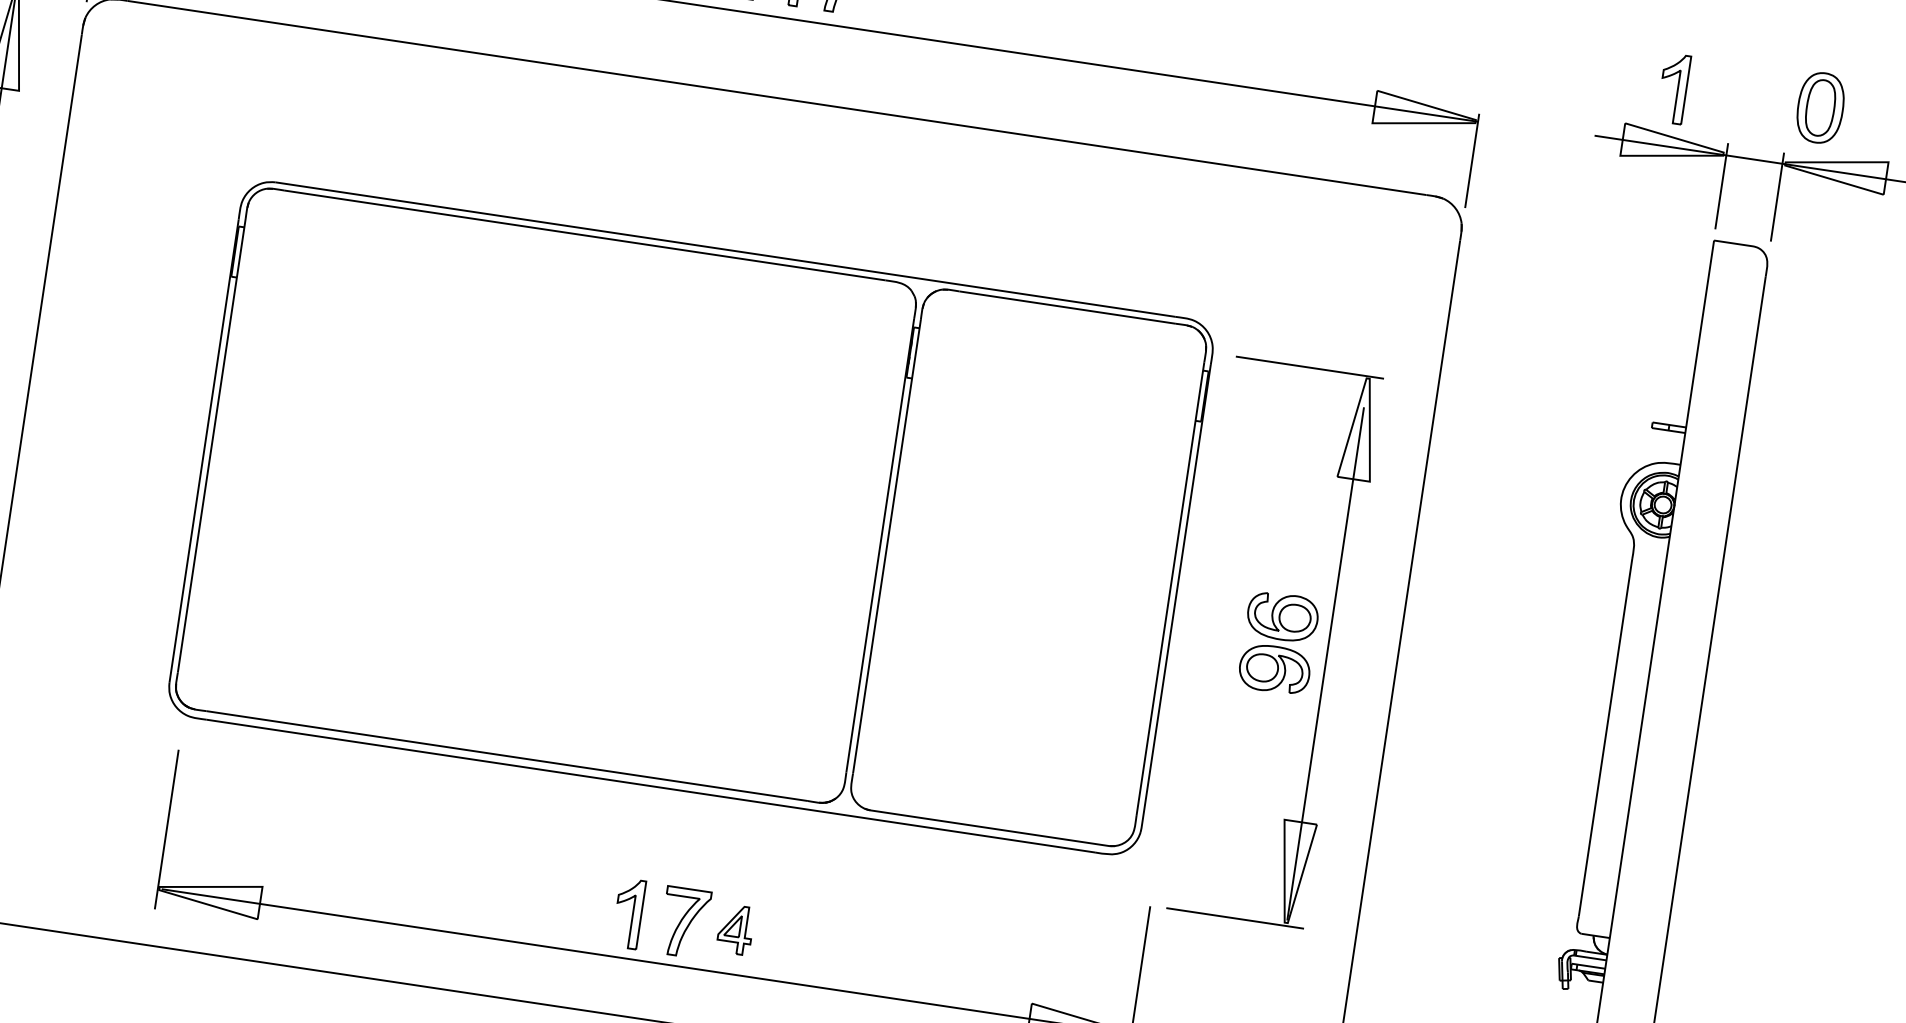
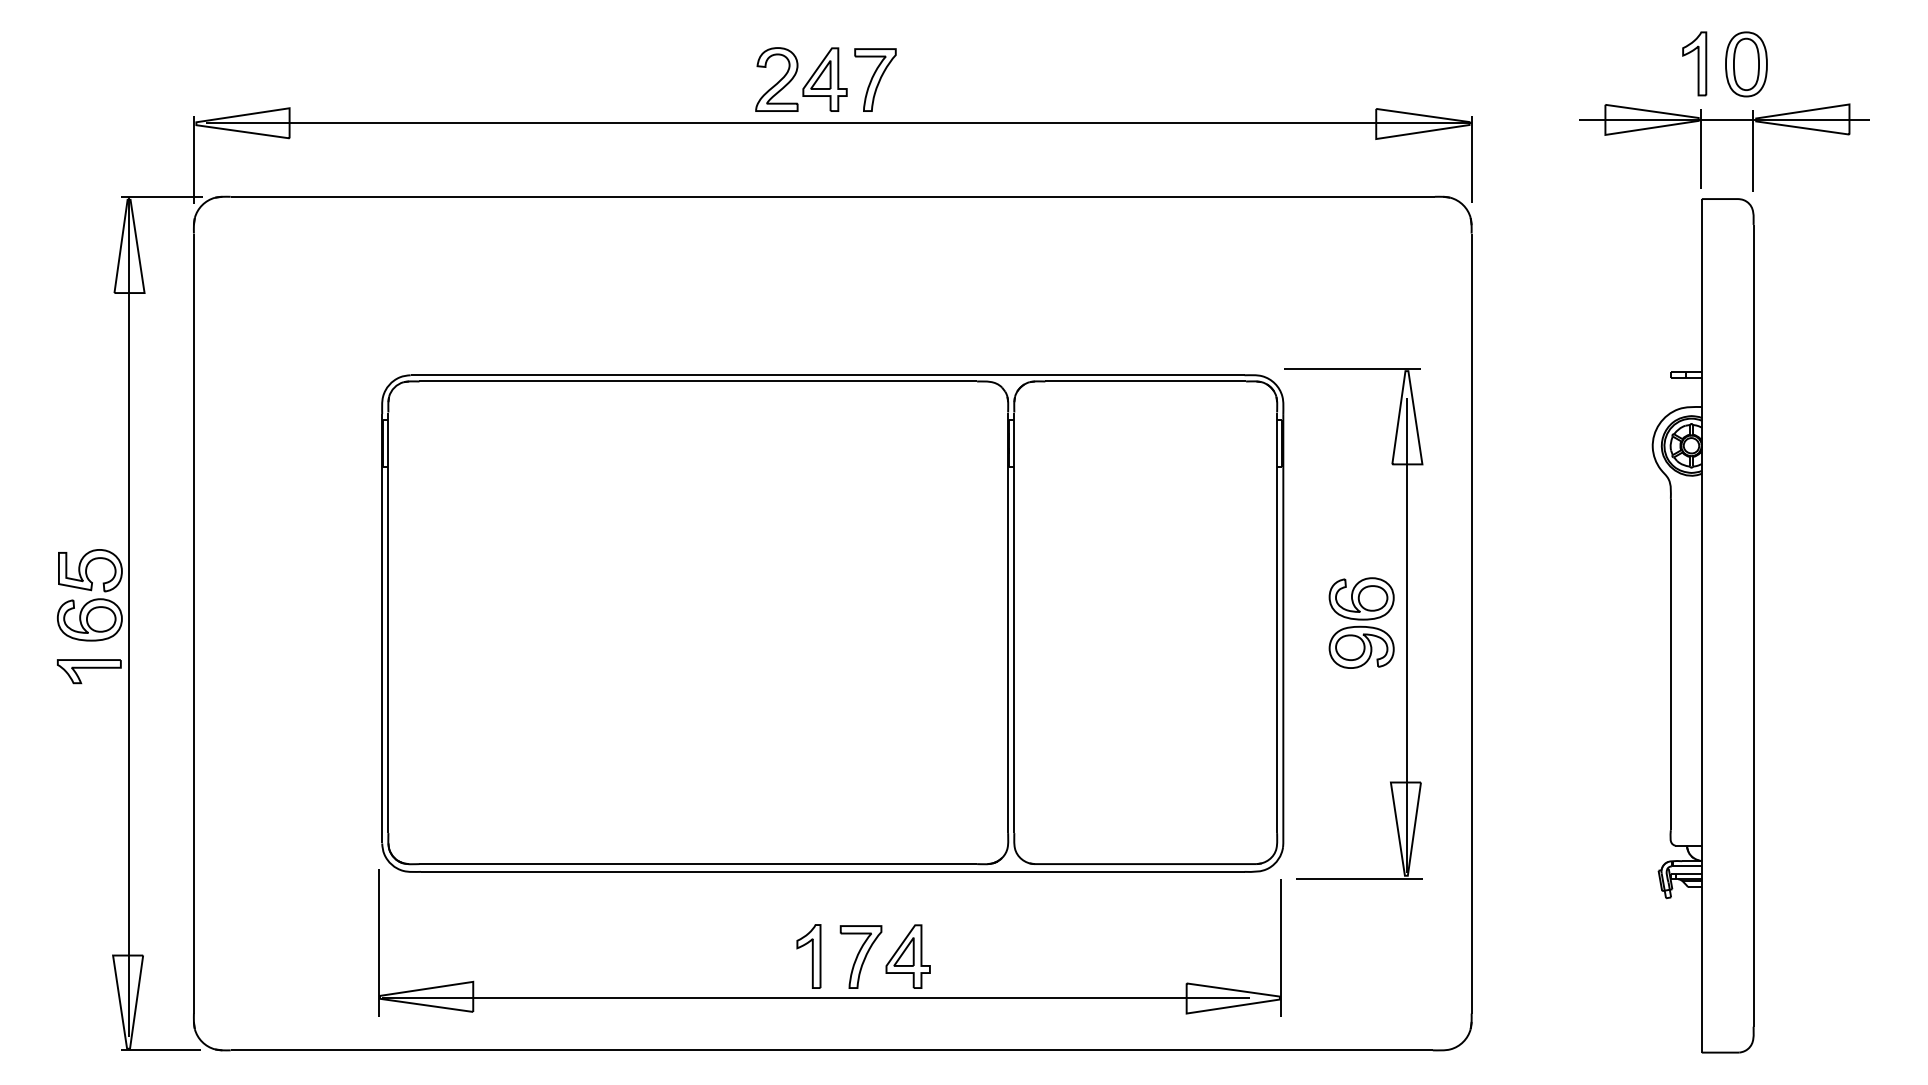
part: (1673, 88) -> (1694, 63), moved
part: (1820, 108) -> (1746, 64), moved
part: (690, 518) -> (832, 623), moved
part: (735, 929) -> (907, 956), size x1.43

